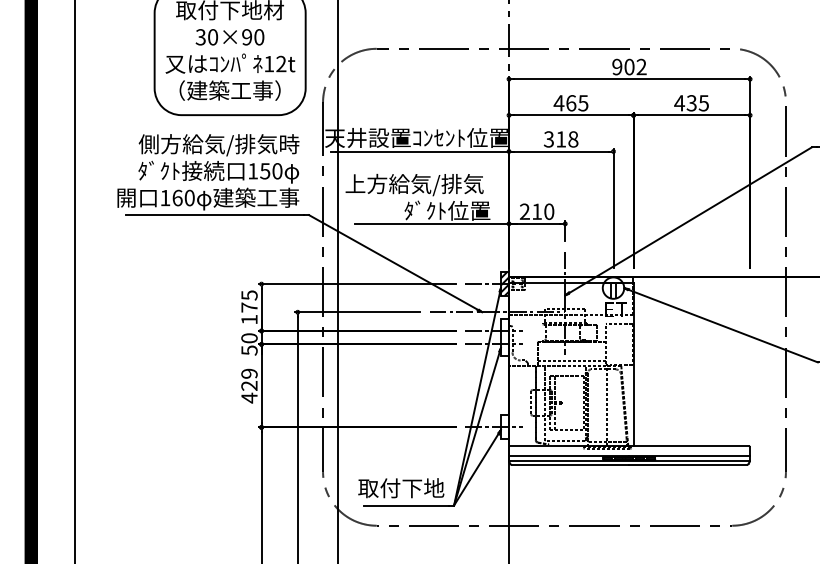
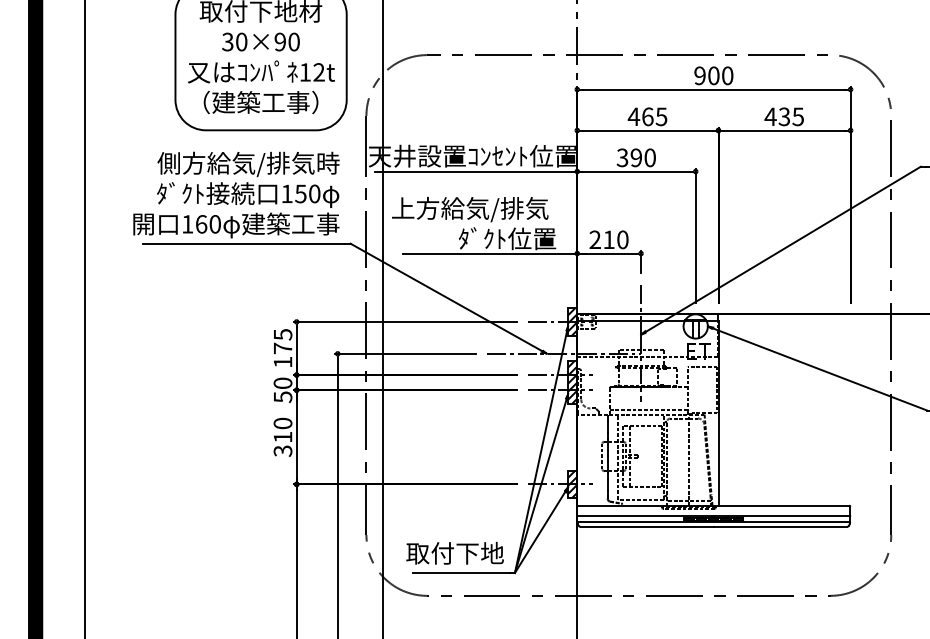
text: (641, 67) -> (727, 76), 902 -> 900
text: (567, 139) -> (643, 157), 318 -> 390
hatch: (504, 337) -> (572, 382), added
text: (249, 385) -> (283, 436), 429 -> 310
hatch: (504, 427) -> (572, 484), added

